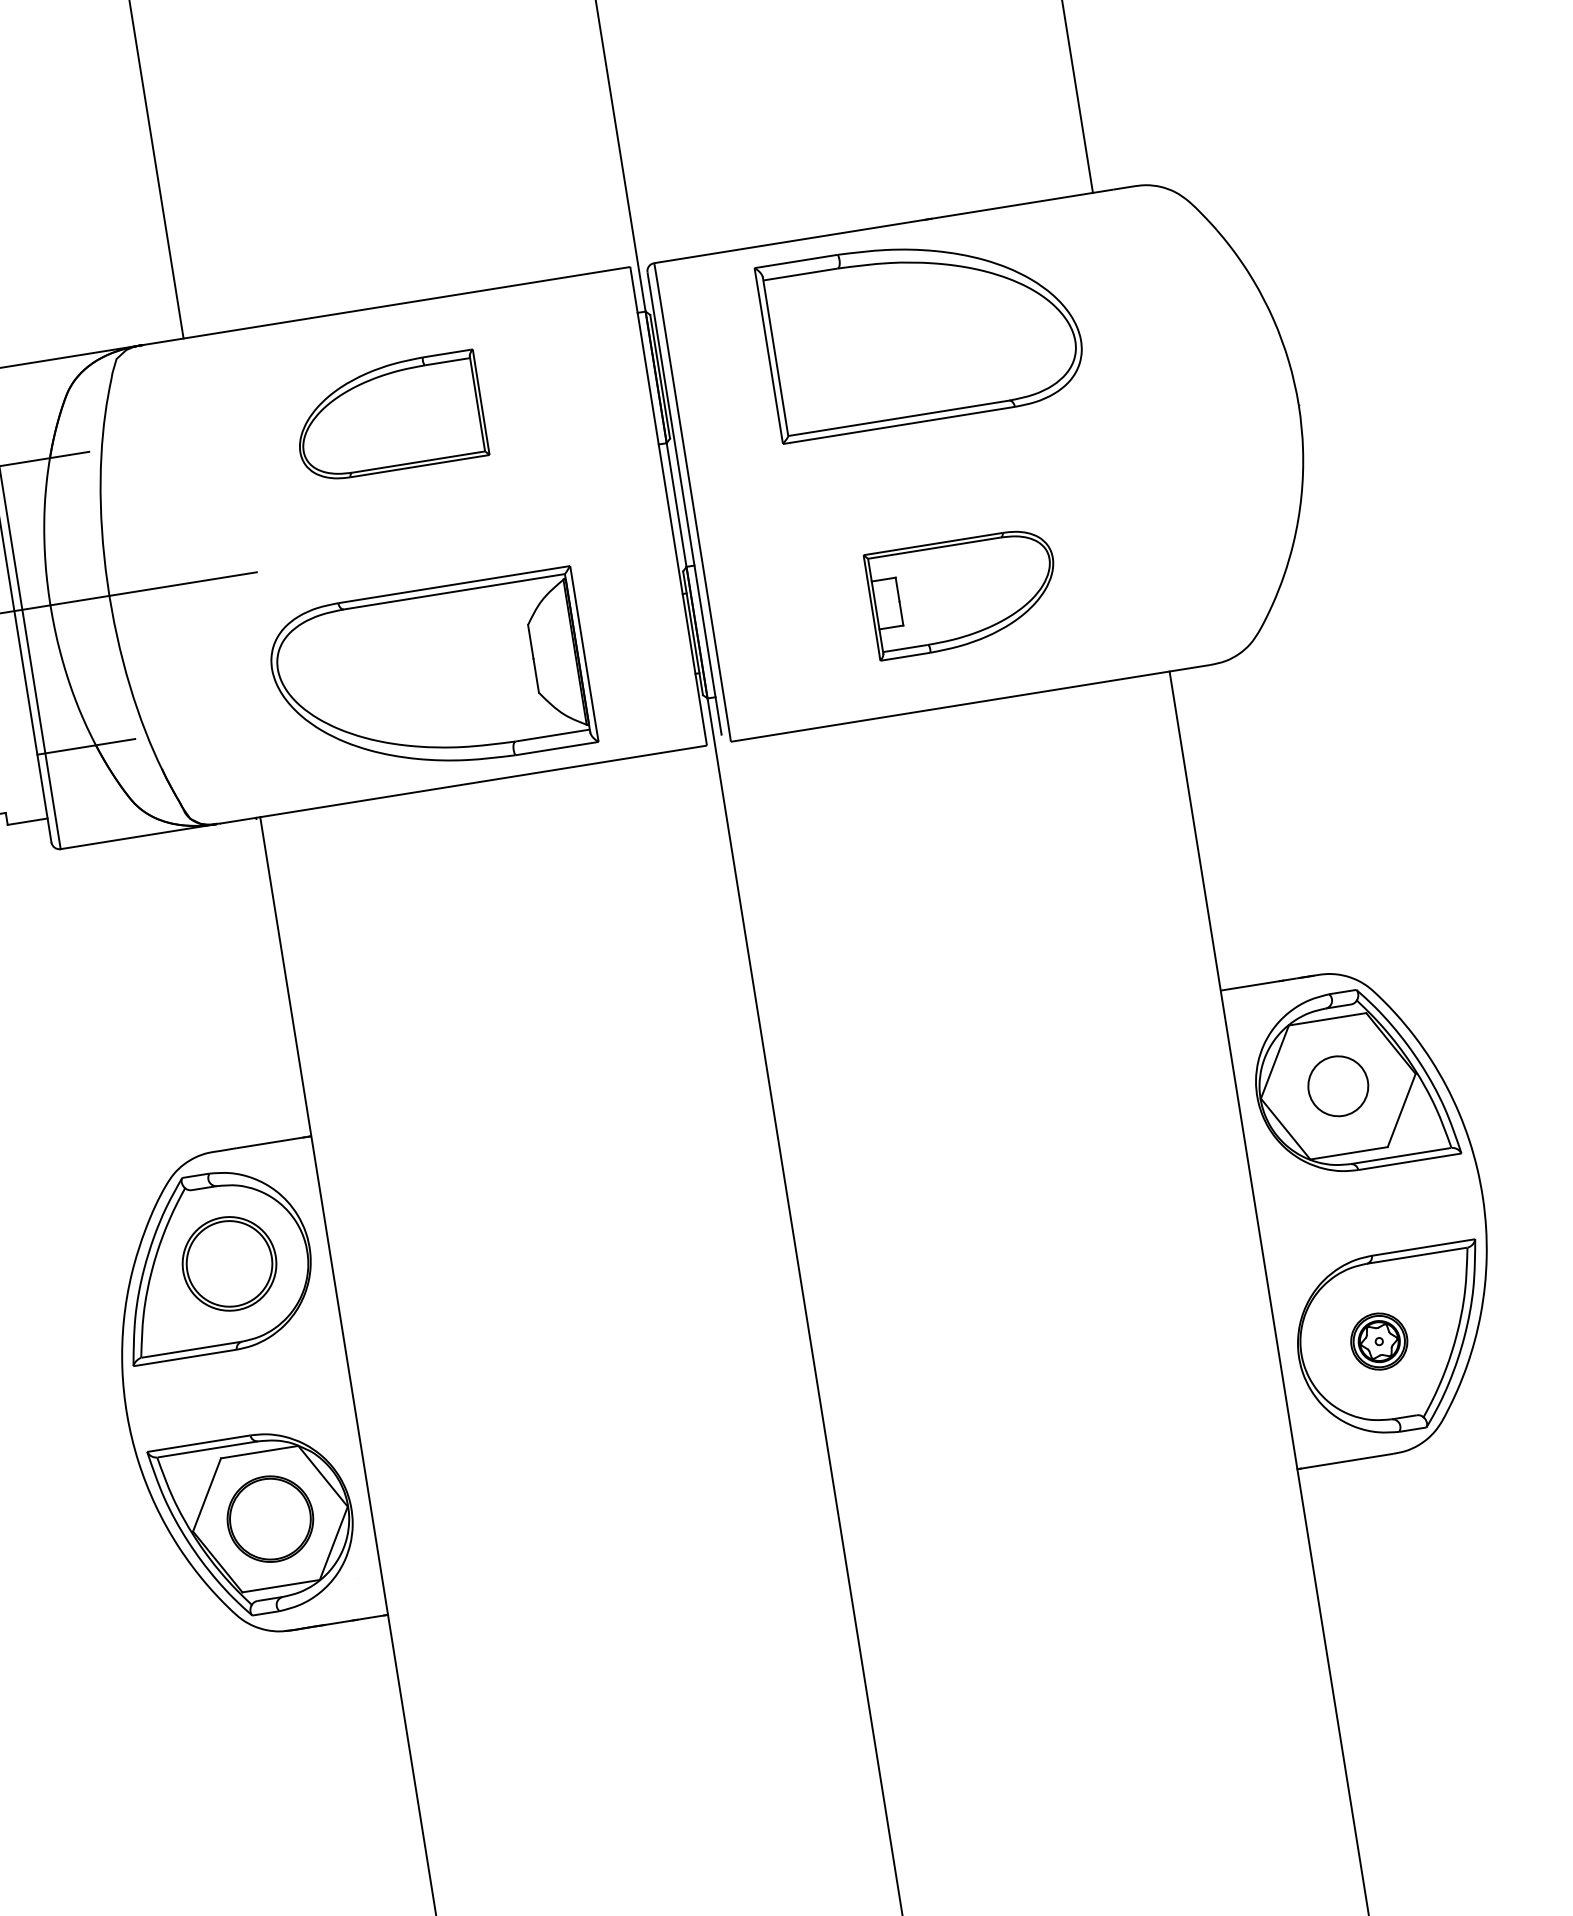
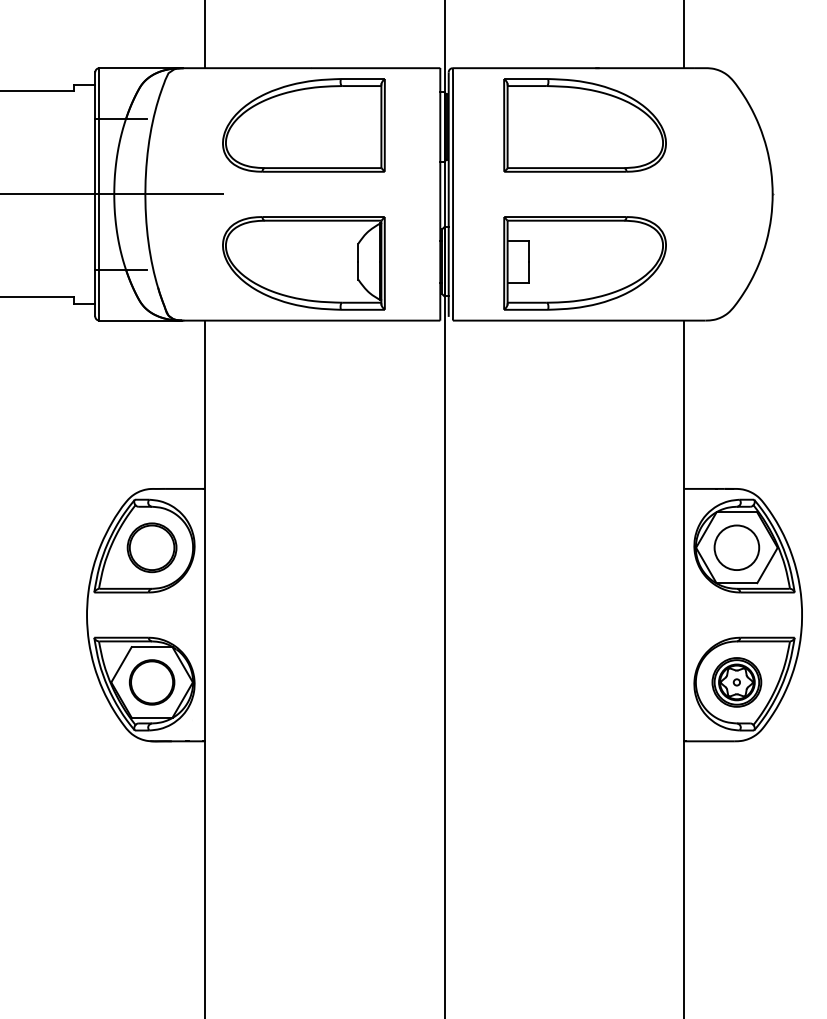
part: (388, 417) -> (303, 125), size x1.67
part: (963, 593) -> (584, 263), size x1.67
circle: (1337, 1085) -> (736, 547), size x1.43
part: (1378, 1341) -> (736, 682), size x1.67

